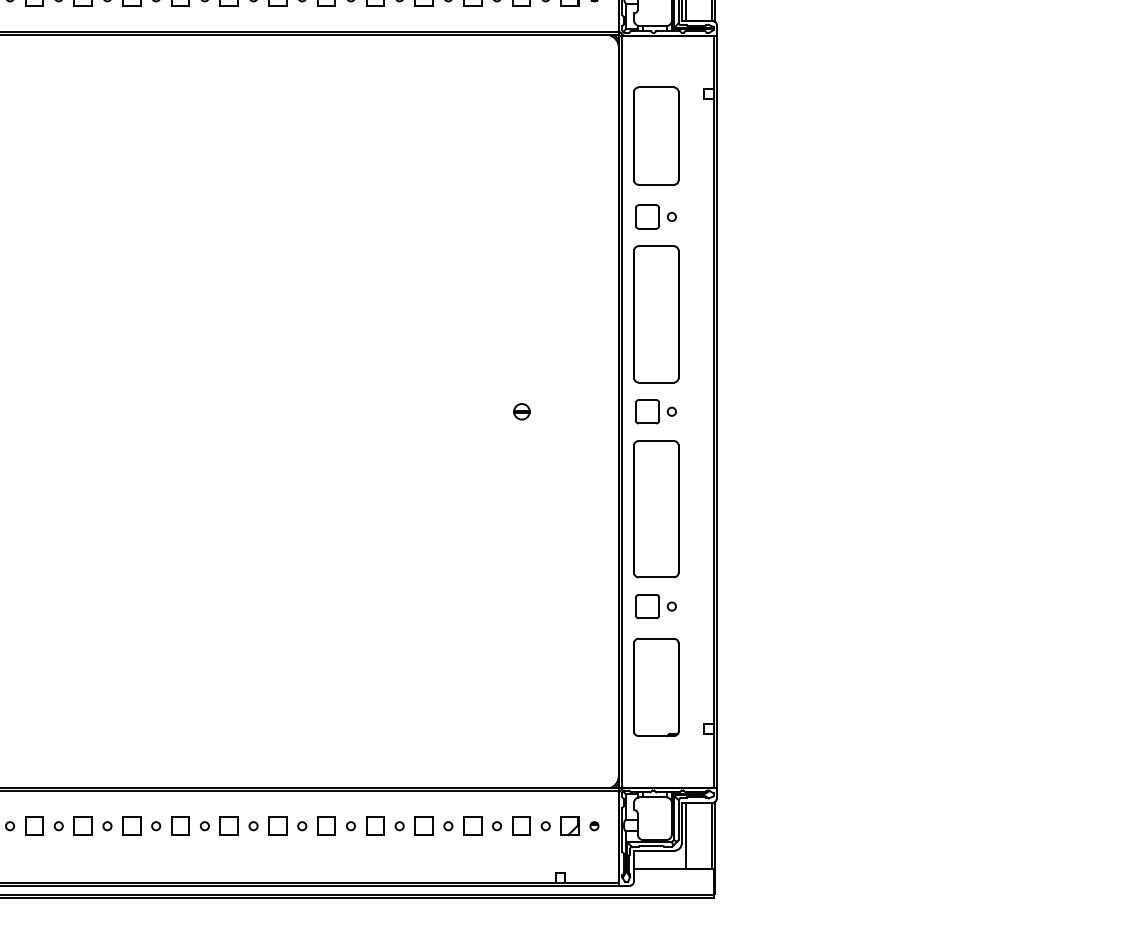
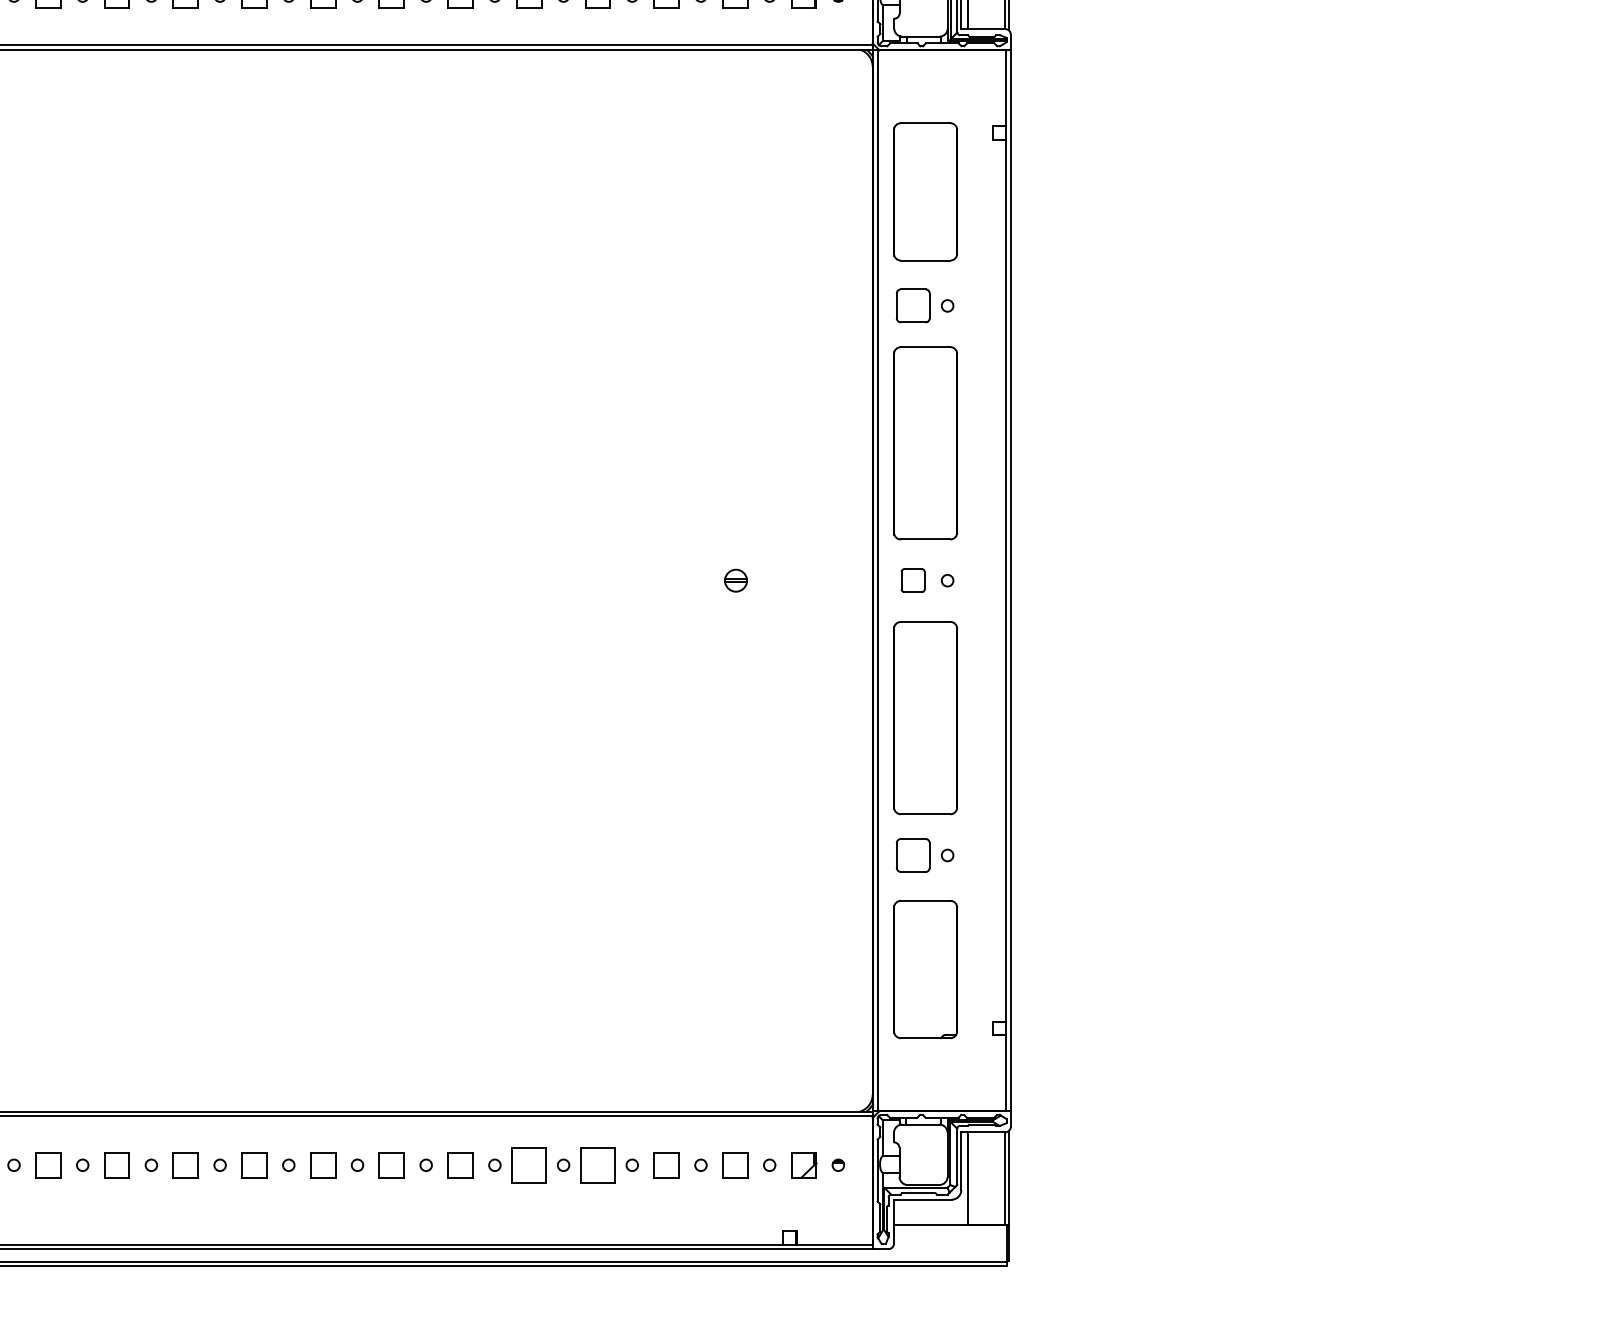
part: (647, 411) -> (912, 580), size x0.7
part: (375, 826) -> (529, 1165), size x1.4
part: (423, 826) -> (597, 1165), size x1.4

